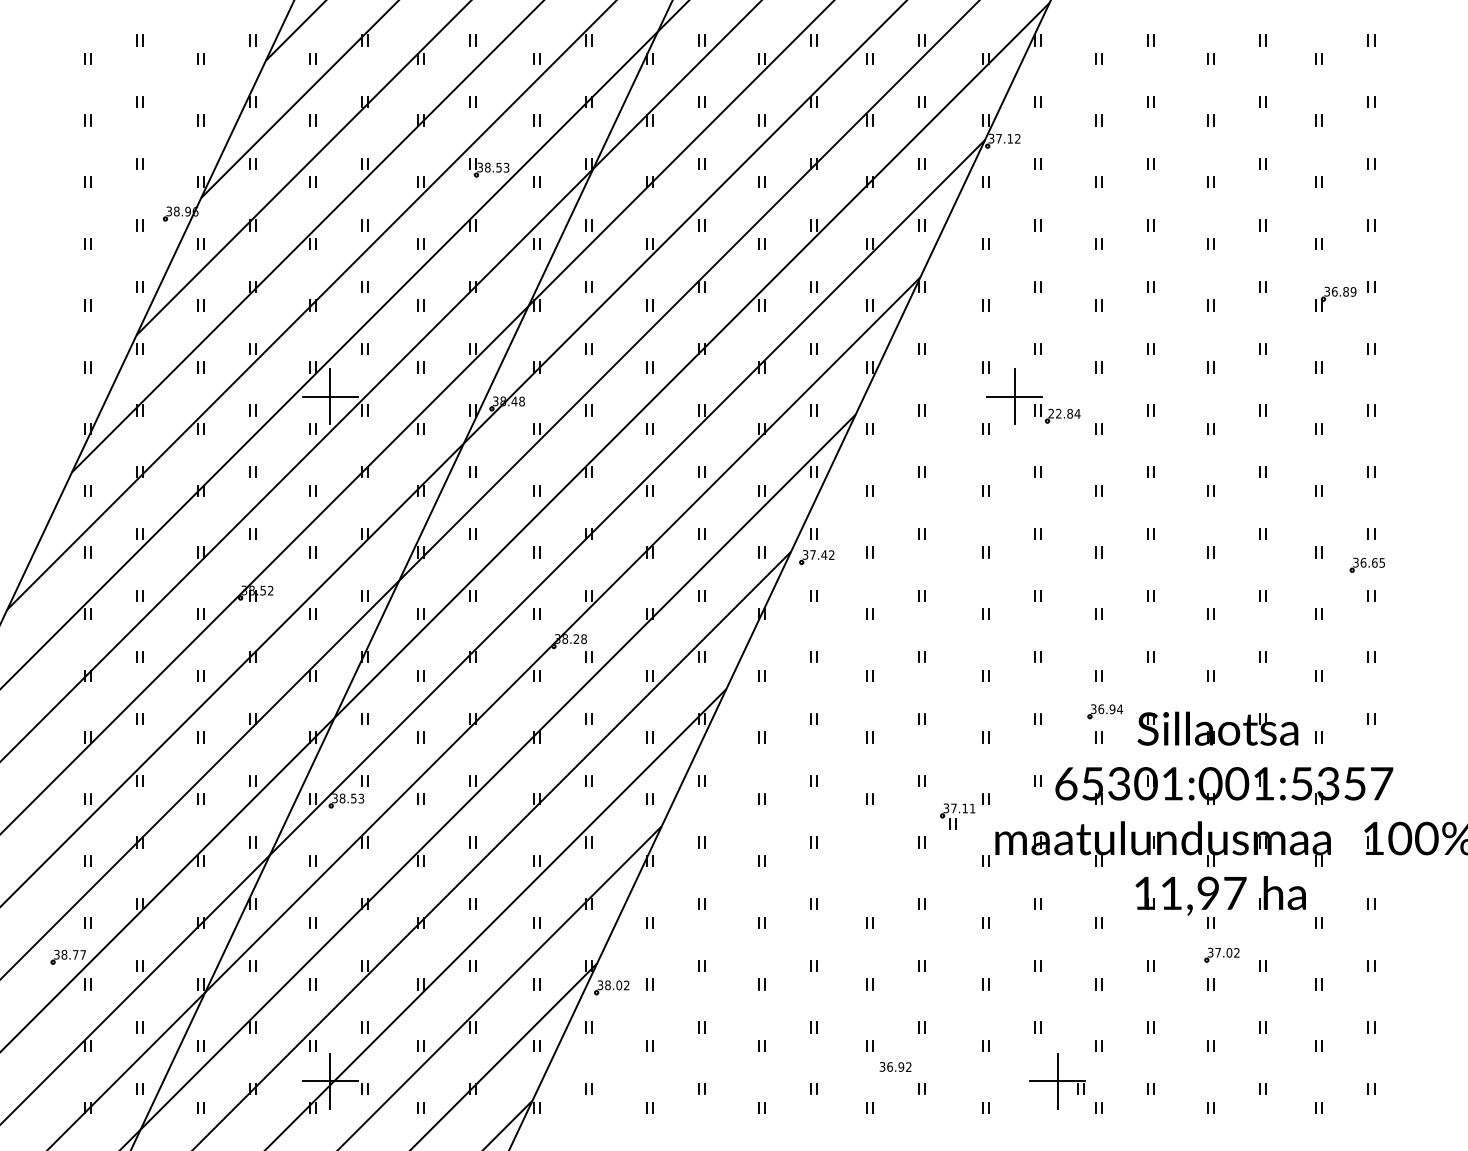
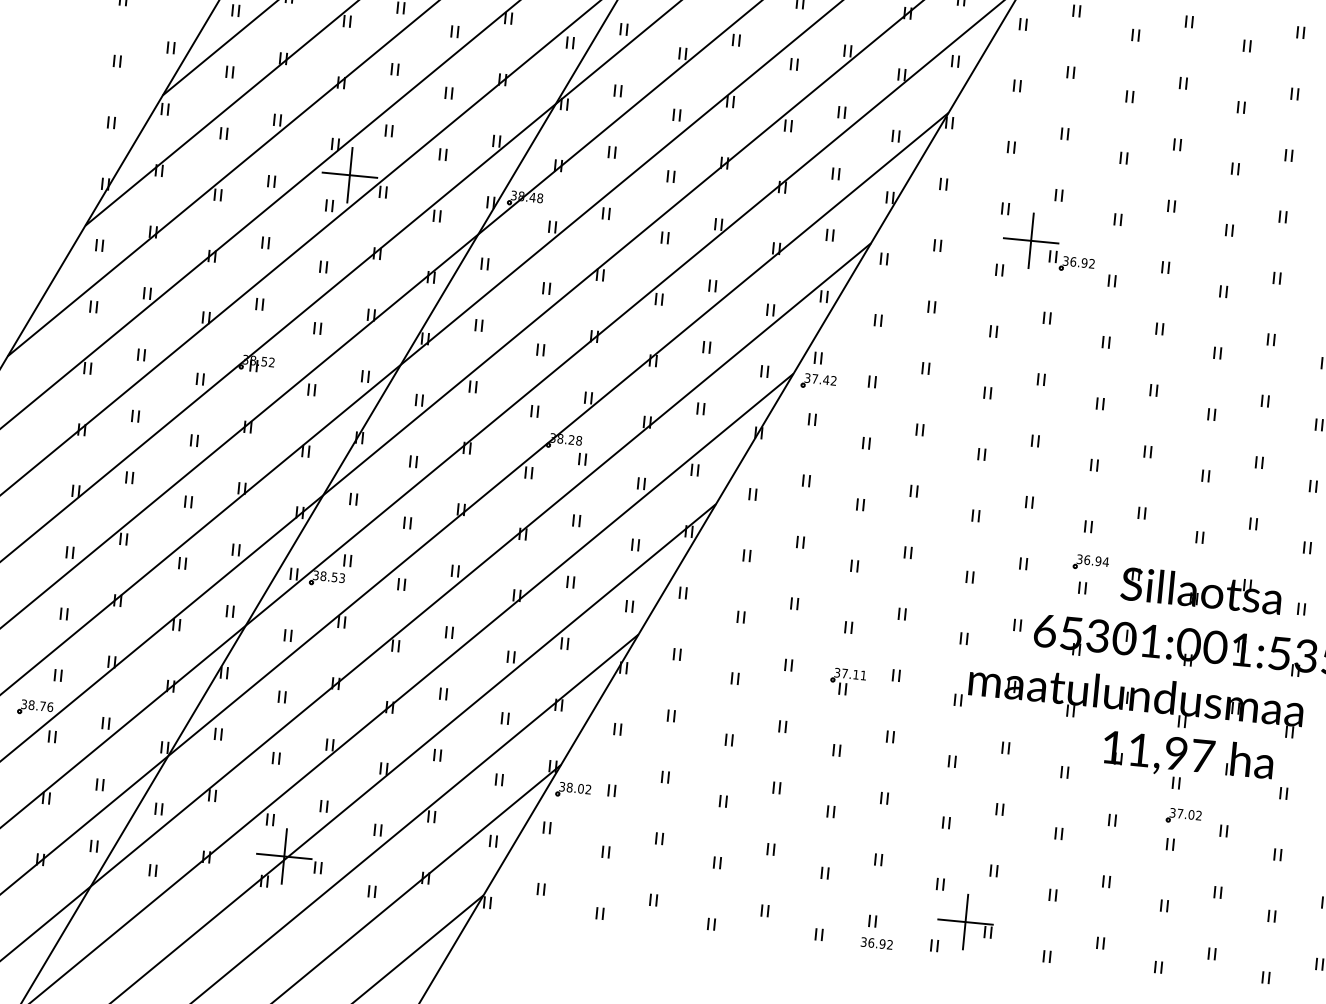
text: (1064, 413) -> (1079, 262), 22.84 -> 36.92
part: (957, 816) -> (847, 681), moved
text: (83, 954) -> (50, 706), 38.77 -> 38.76
text: (895, 1066) -> (876, 942), moved
part: (1057, 1081) -> (965, 922), moved

